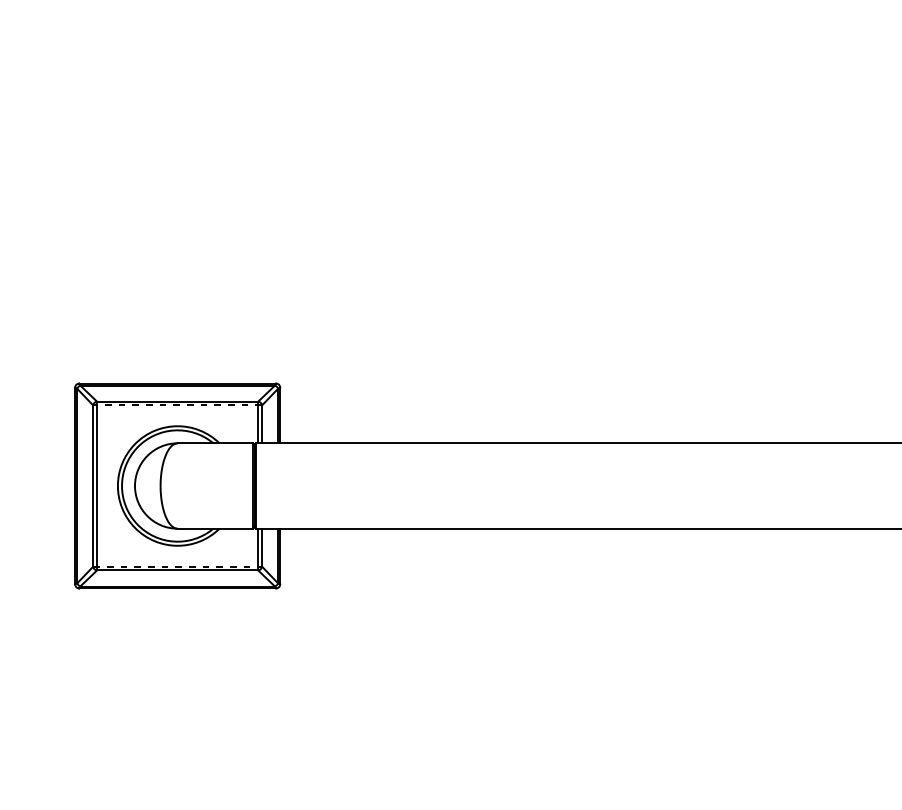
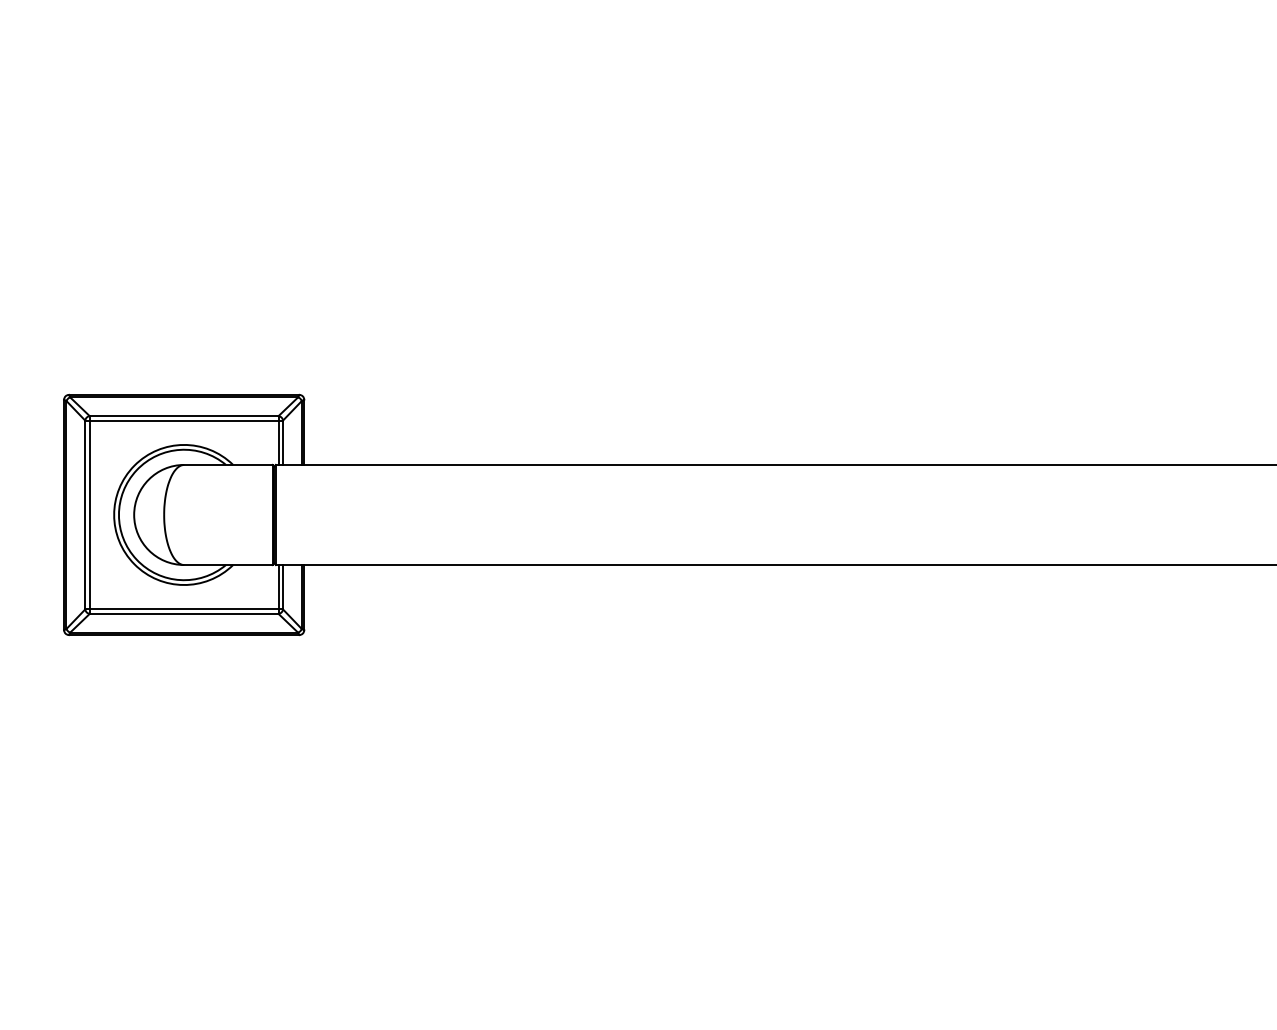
line: (177, 405) -> (184, 420), dashed -> solid
line: (177, 566) -> (184, 609), dashed -> solid

